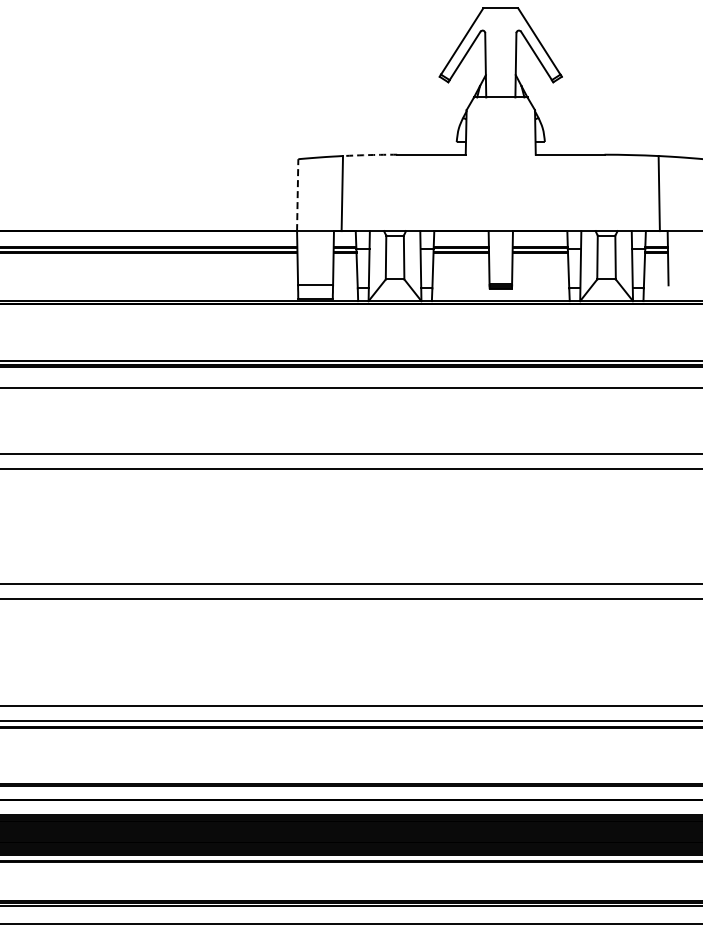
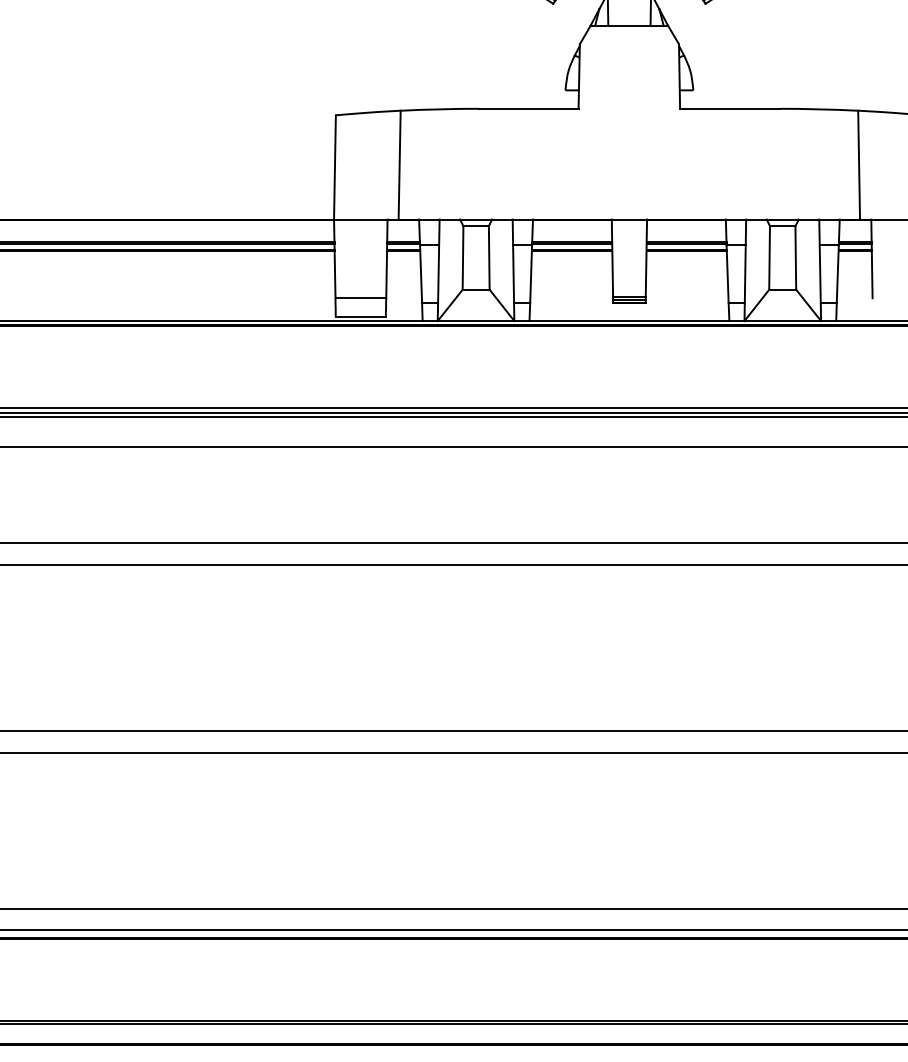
arc: (370, 155) -> (440, 109), dashed -> solid
line: (297, 195) -> (334, 167), dashed -> solid

